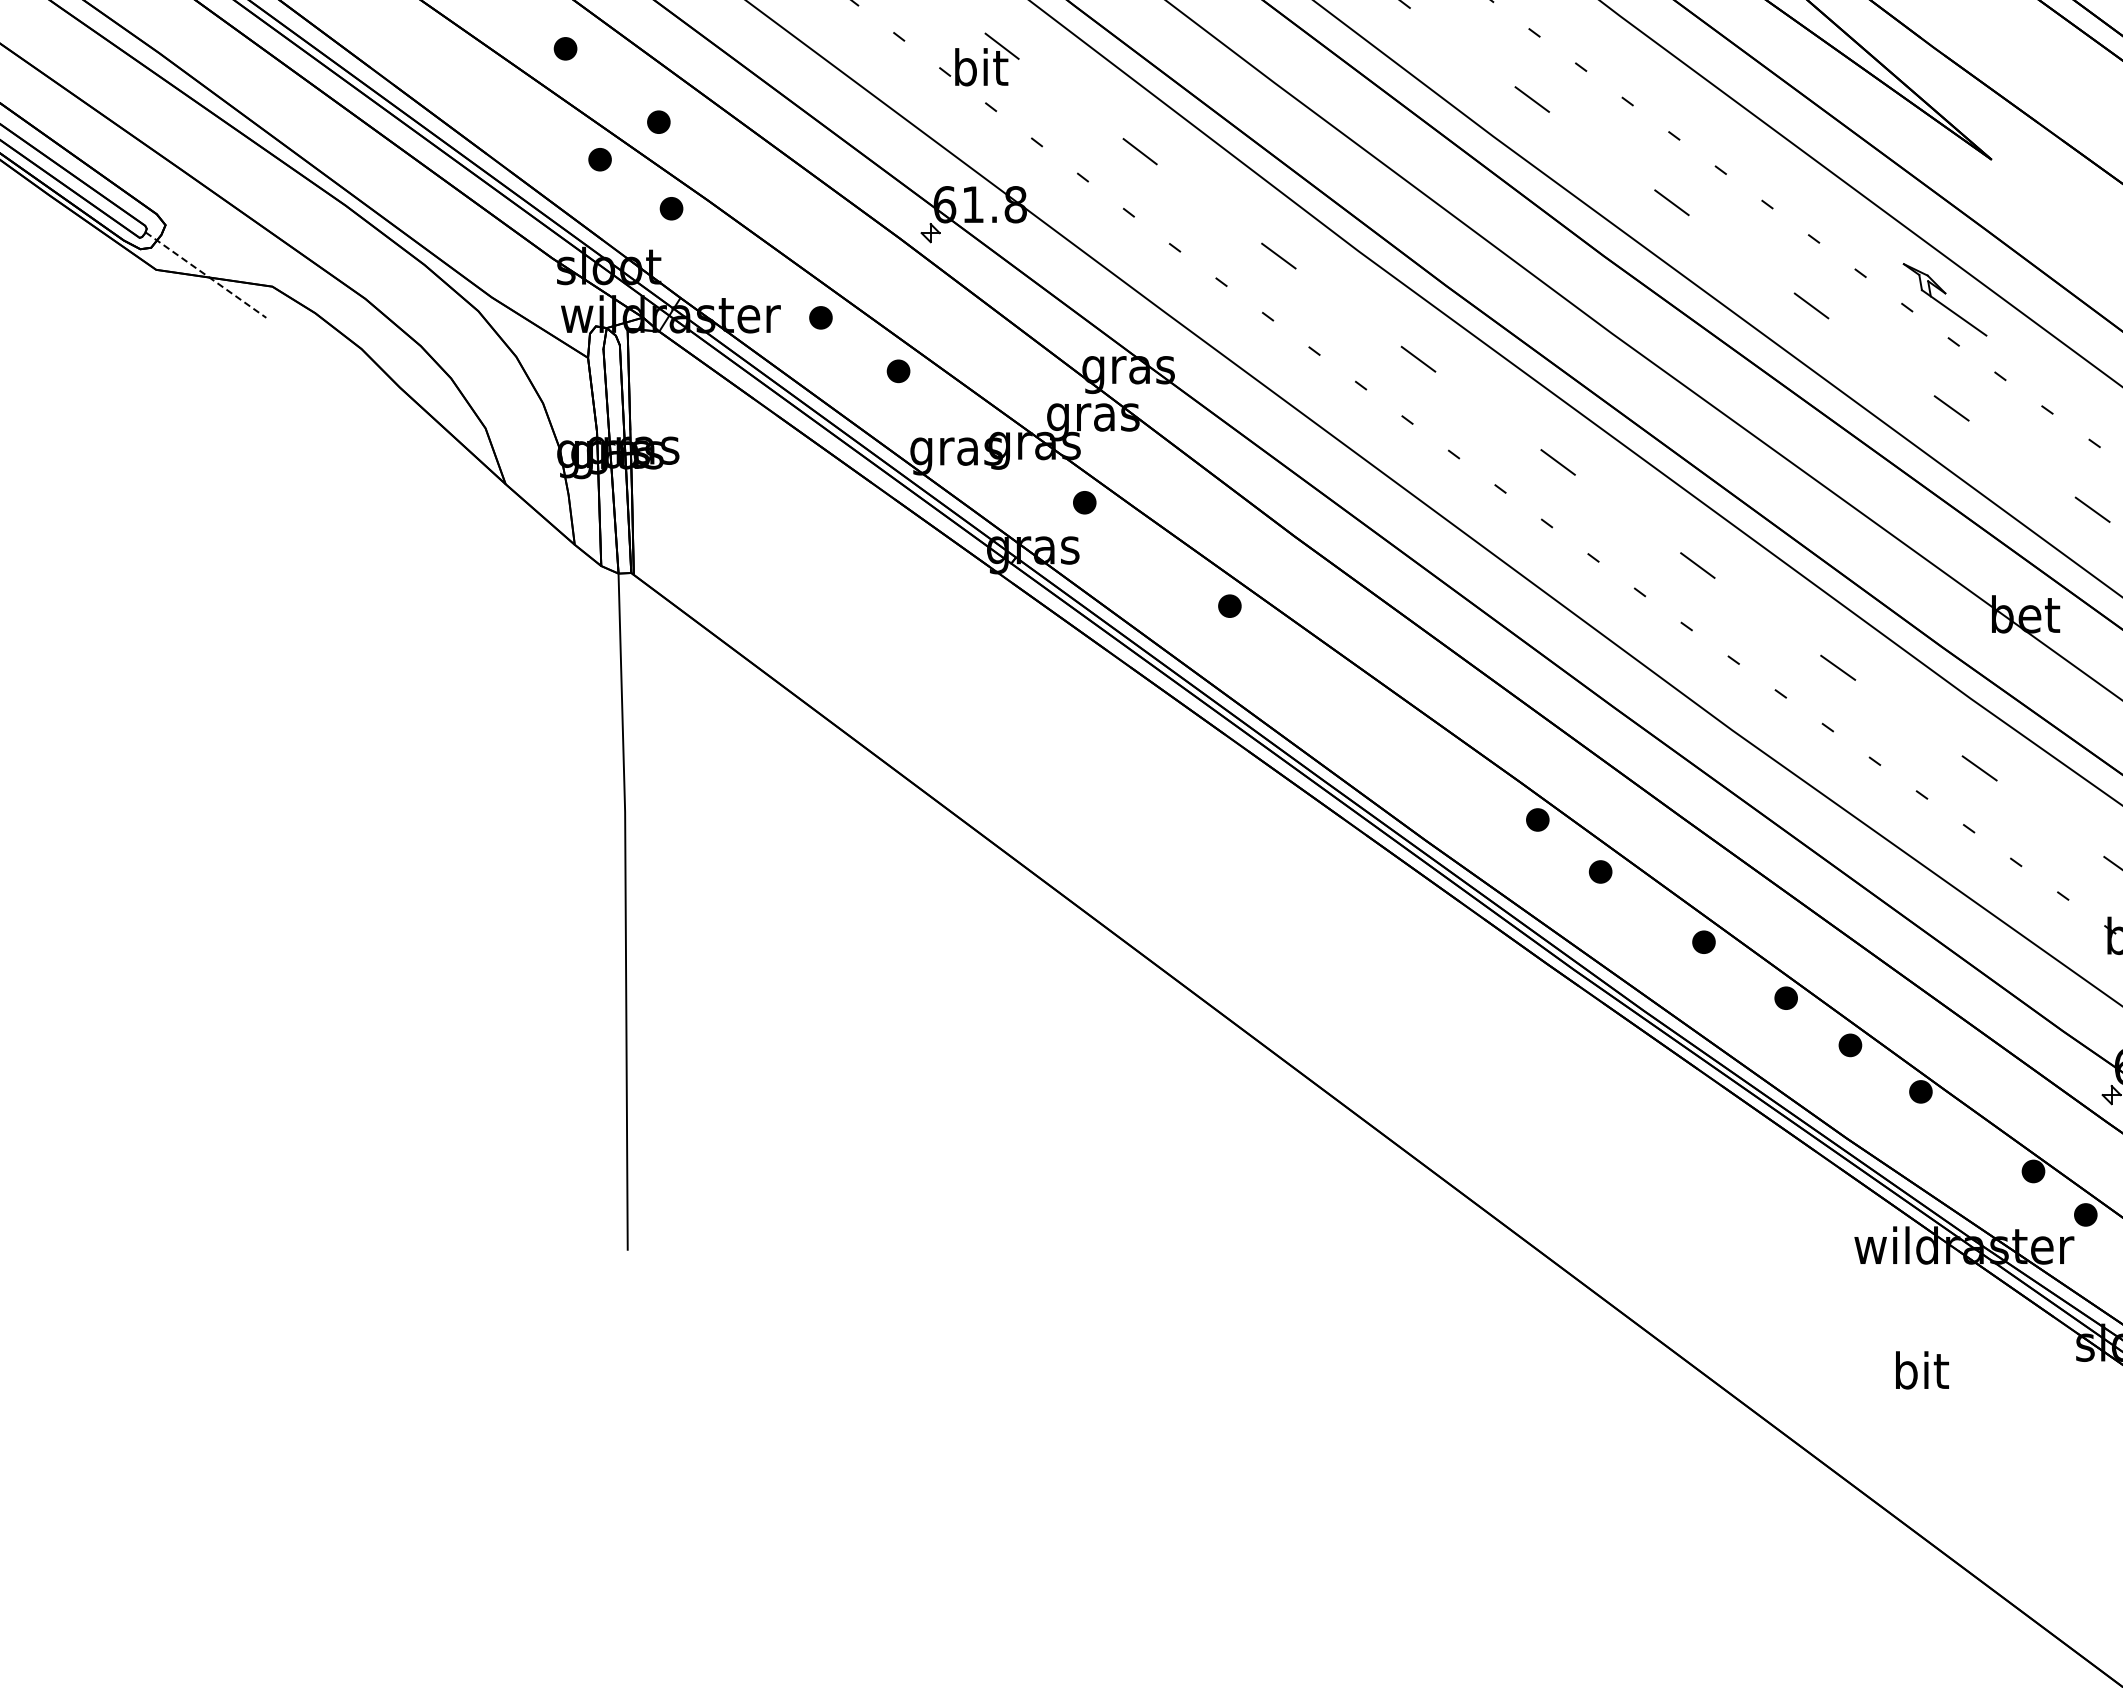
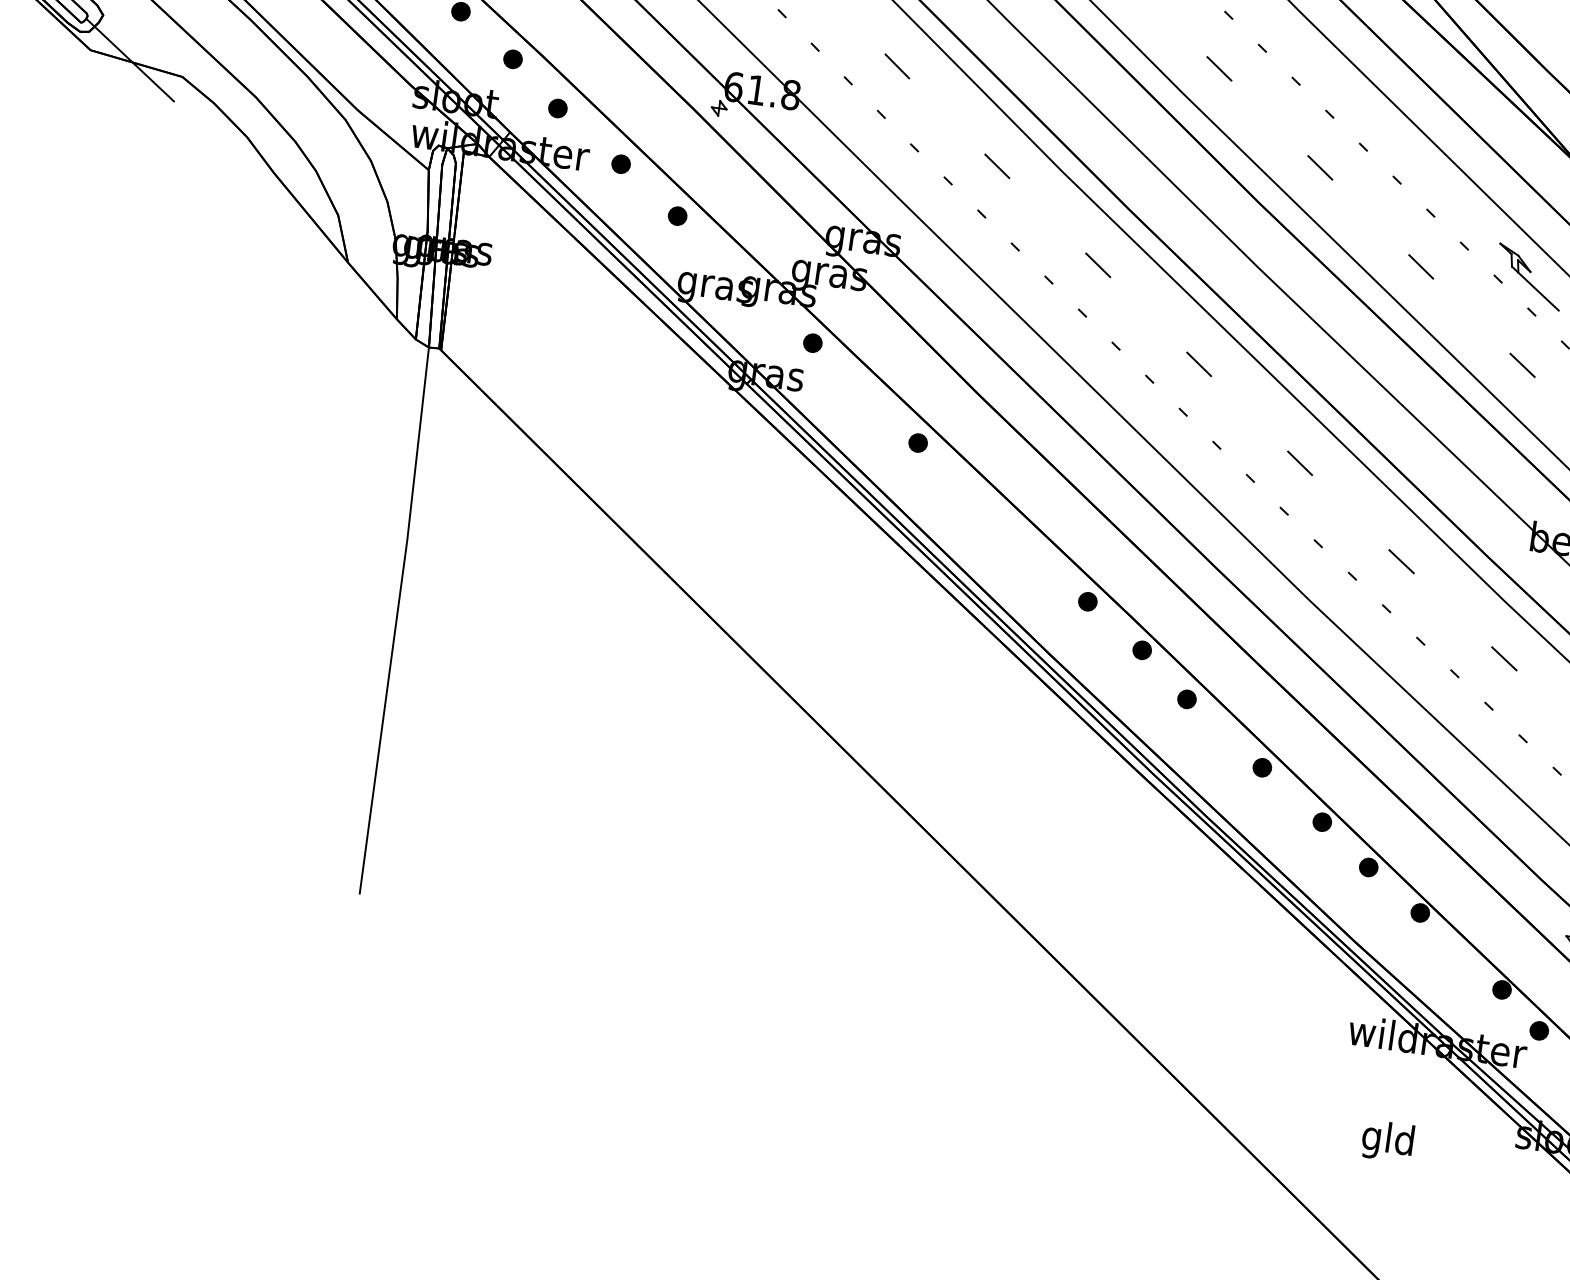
part: (734, 260) -> (557, 108), added
line: (206, 275) -> (130, 60), dashed -> solid
part: (1463, 769) -> (1088, 601), added
text: (1920, 1375) -> (1387, 1141), bit -> gld

